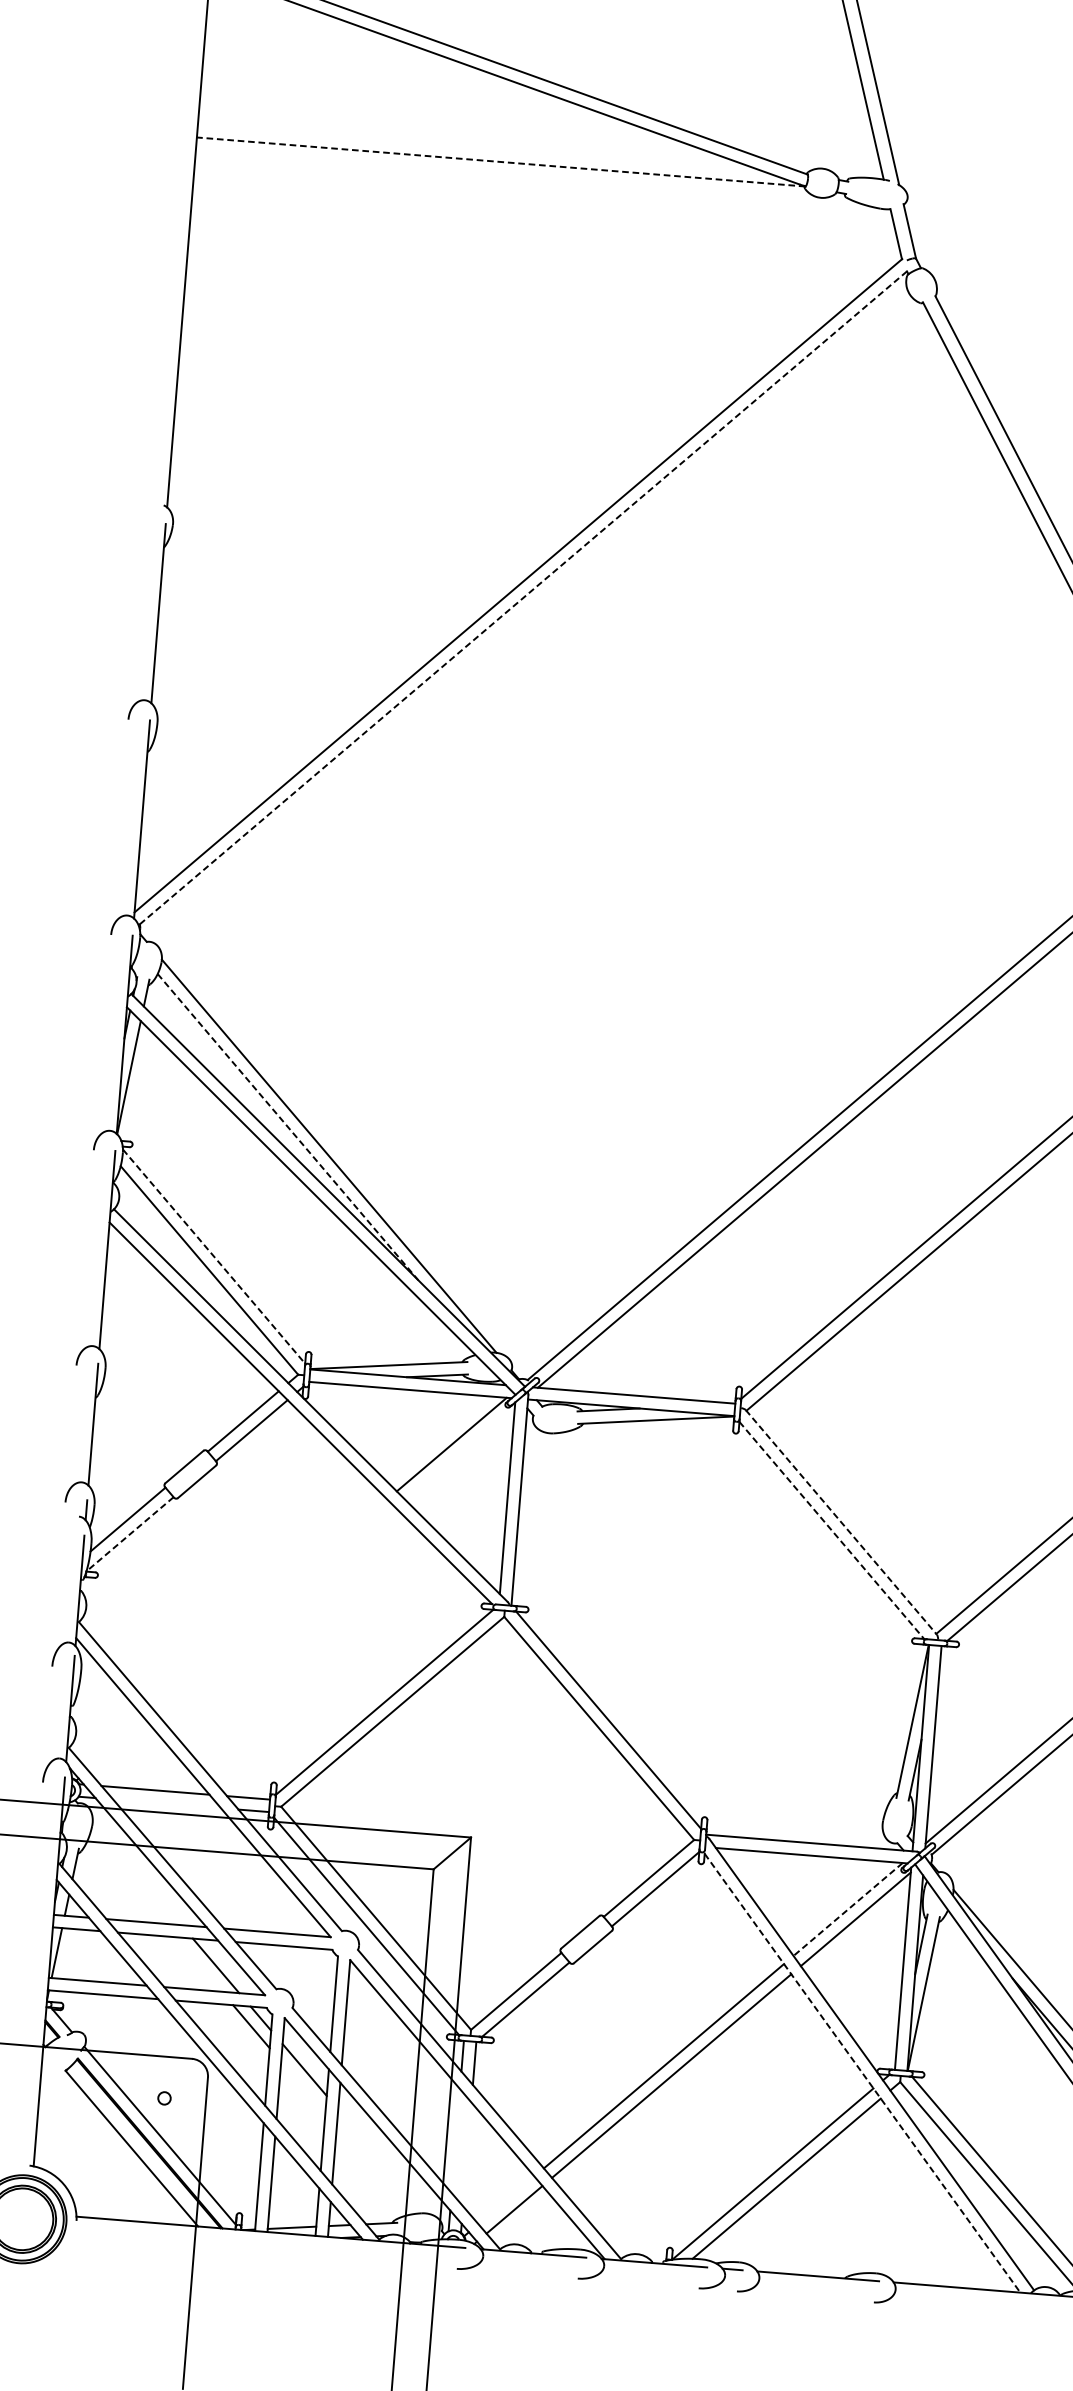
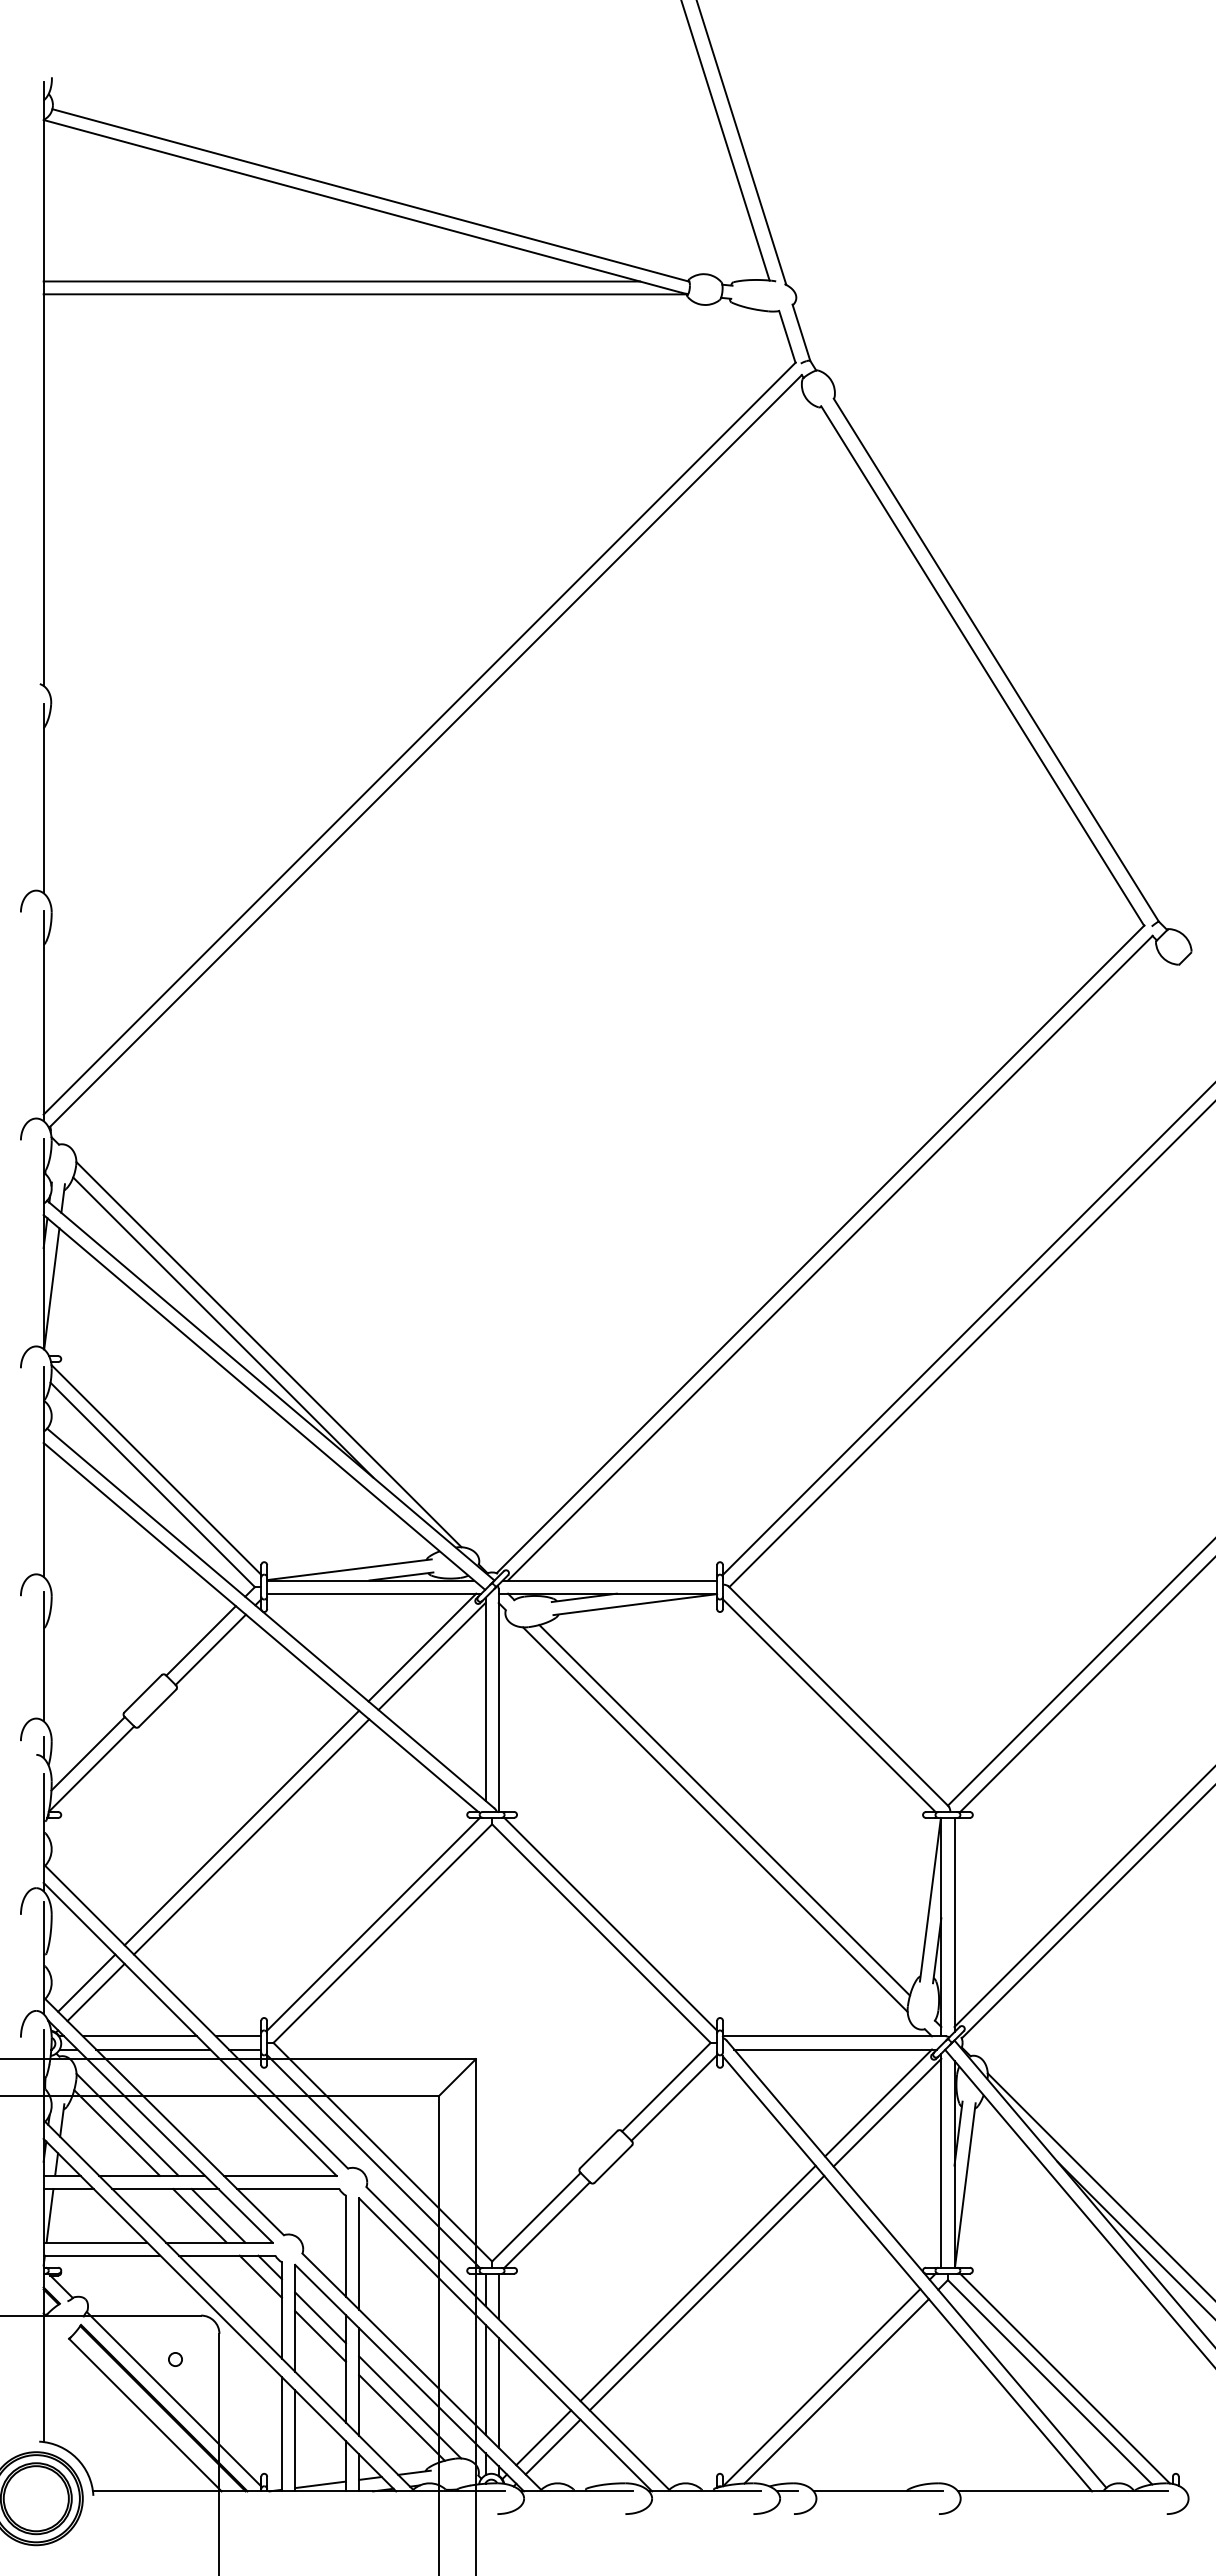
line: (479, 148) -> (341, 281), added
line: (500, 162) -> (365, 294), dashed -> solid
line: (523, 597) -> (426, 750), dashed -> solid
line: (288, 1127) -> (223, 1327), dashed -> solid
line: (214, 1257) -> (156, 1470), dashed -> solid
line: (459, 1453) -> (431, 1656), added
line: (841, 1522) -> (838, 1696), dashed -> solid
line: (831, 1531) -> (829, 1706), dashed -> solid
line: (130, 1534) -> (91, 1769), dashed -> solid
line: (267, 1600) -> (241, 1827), added
line: (276, 1610) -> (251, 1836), added
line: (724, 1621) -> (724, 1810), added
line: (715, 1629) -> (715, 1819), added
line: (109, 1735) -> (86, 1982), added
line: (116, 1745) -> (95, 1992), added
line: (167, 1803) -> (153, 2049), added
line: (137, 1872) -> (127, 2124), added
line: (126, 1879) -> (116, 2132), added
line: (848, 1909) -> (878, 2102), dashed -> solid
line: (198, 1964) -> (199, 2215), added
line: (862, 2073) -> (907, 2274), dashed -> solid
line: (303, 2087) -> (320, 2336), added
line: (455, 2140) -> (485, 2379), added
line: (467, 2154) -> (498, 2392), added
line: (382, 2161) -> (410, 2407), added
line: (373, 2170) -> (401, 2417), added
line: (506, 2200) -> (543, 2437), added

